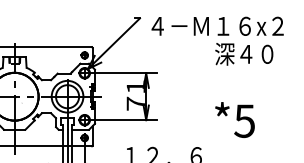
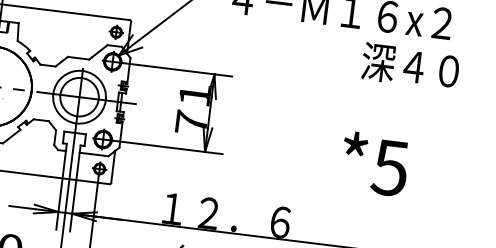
text: (244, 54) -> (410, 66), moved
text: (234, 119) -> (373, 163), moved

